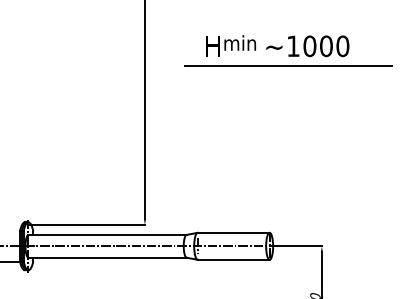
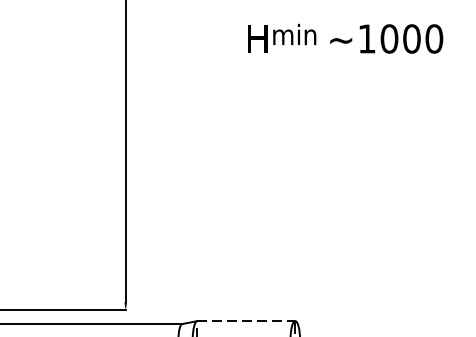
text: (277, 46) -> (345, 39), moved
line: (287, 66) -> (319, 94), removed
line: (233, 232) -> (246, 320), solid -> dashed

